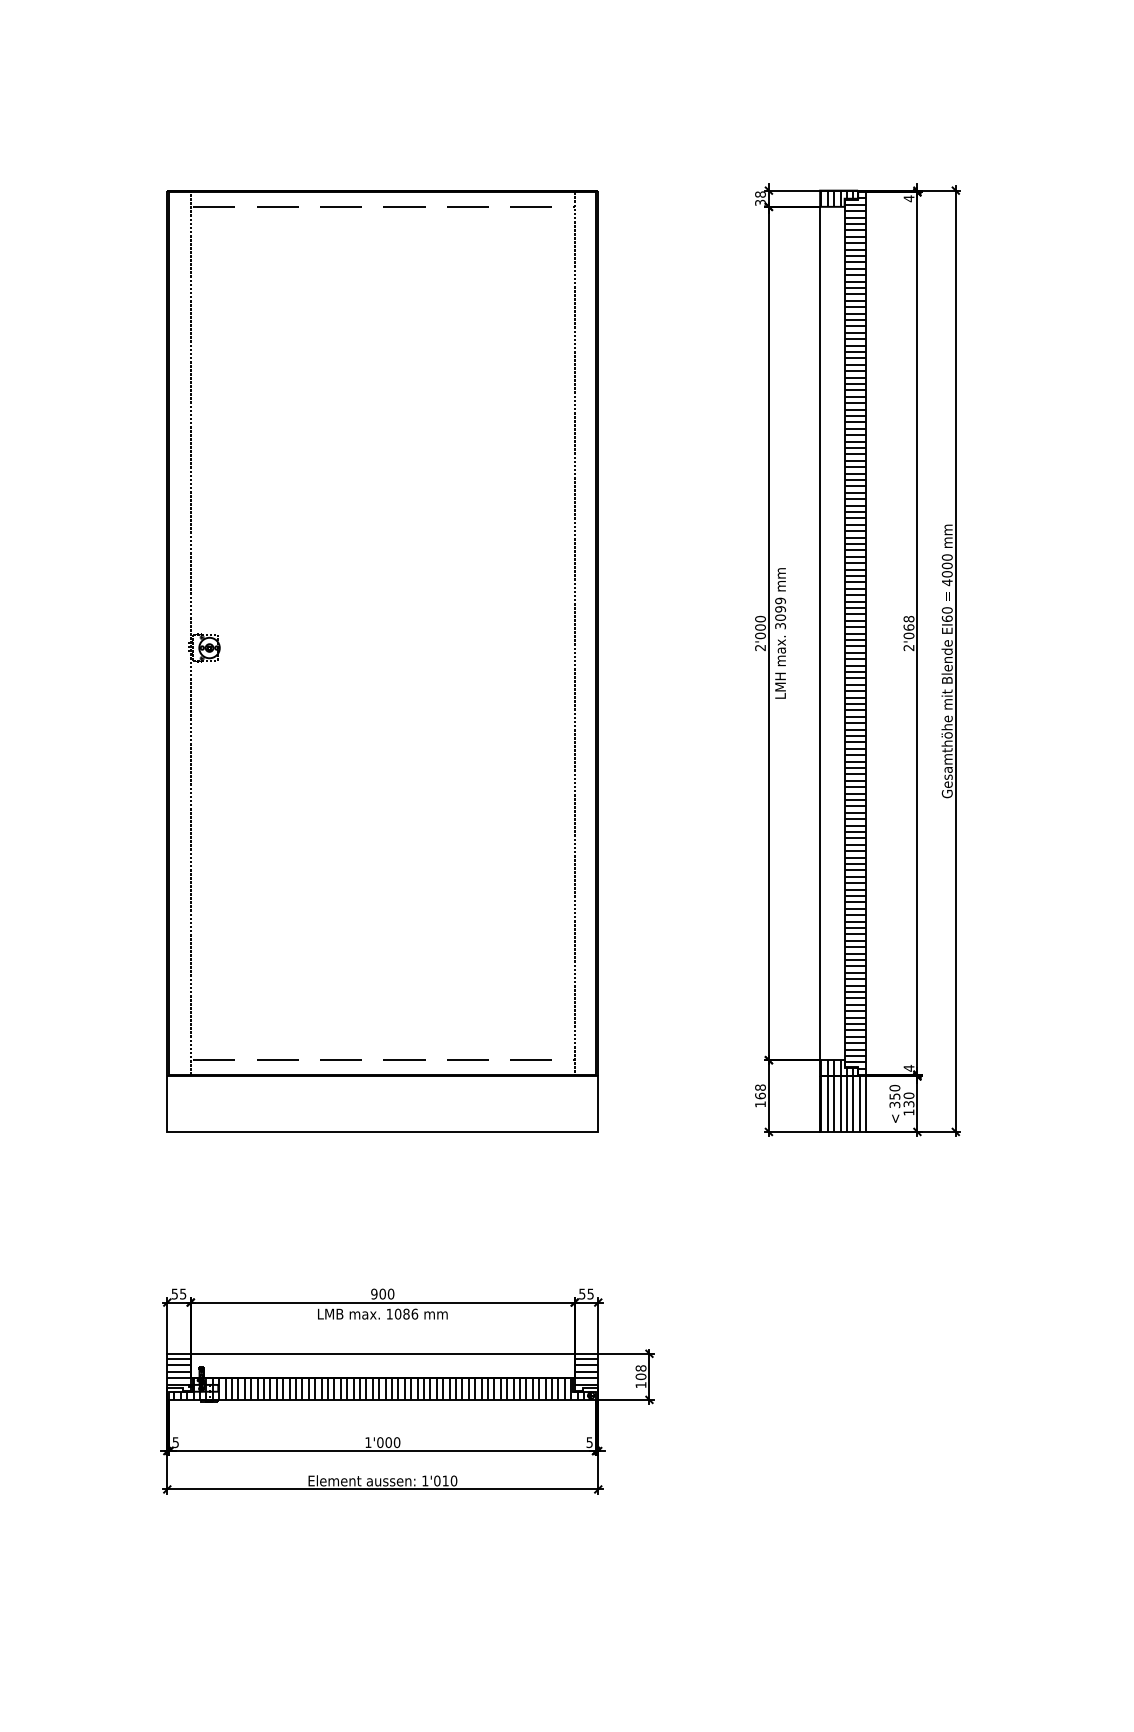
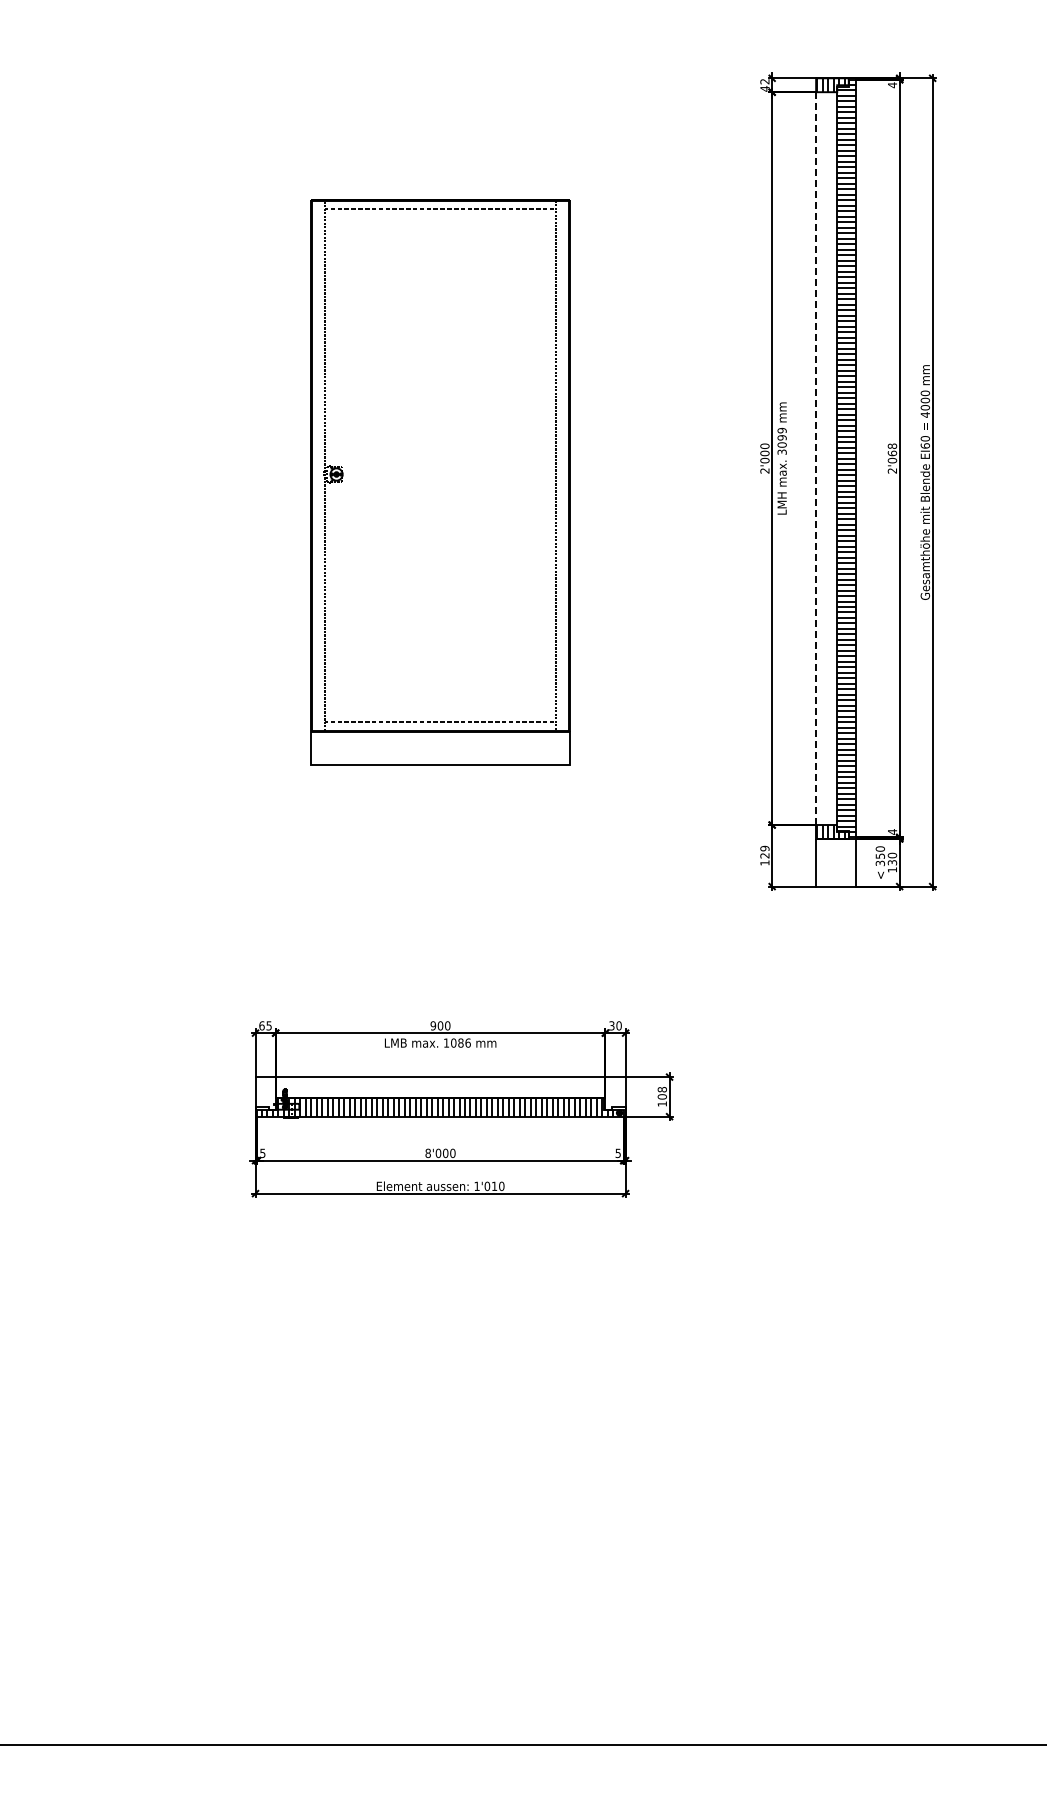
text: (759, 197) -> (764, 84), 38 -> 42
line: (820, 633) -> (816, 458), solid -> dashed
part: (382, 661) -> (440, 482), size x0.7
text: (759, 1091) -> (764, 851), 168 -> 129
hatch: (840, 1103) -> (833, 862), removed
text: (174, 1293) -> (261, 1025), 55 -> 65
text: (586, 1293) -> (615, 1025), 55 -> 30
hatch: (178, 1375) -> (265, 1095), removed
hatch: (586, 1375) -> (615, 1095), removed
text: (367, 1442) -> (427, 1153), 1'000 -> 8'000

